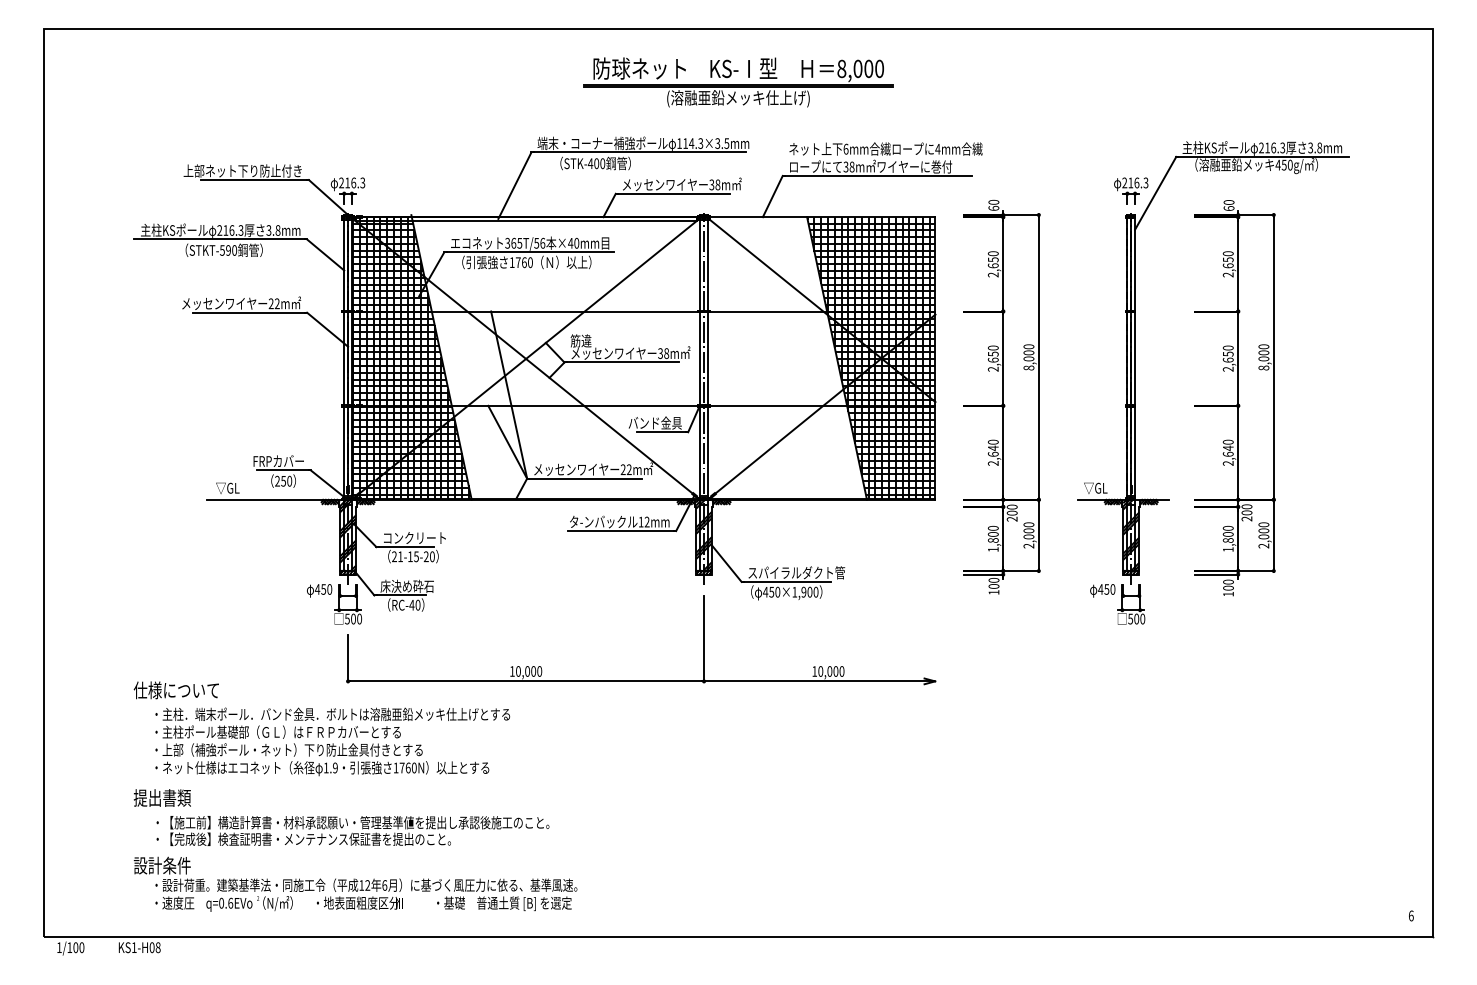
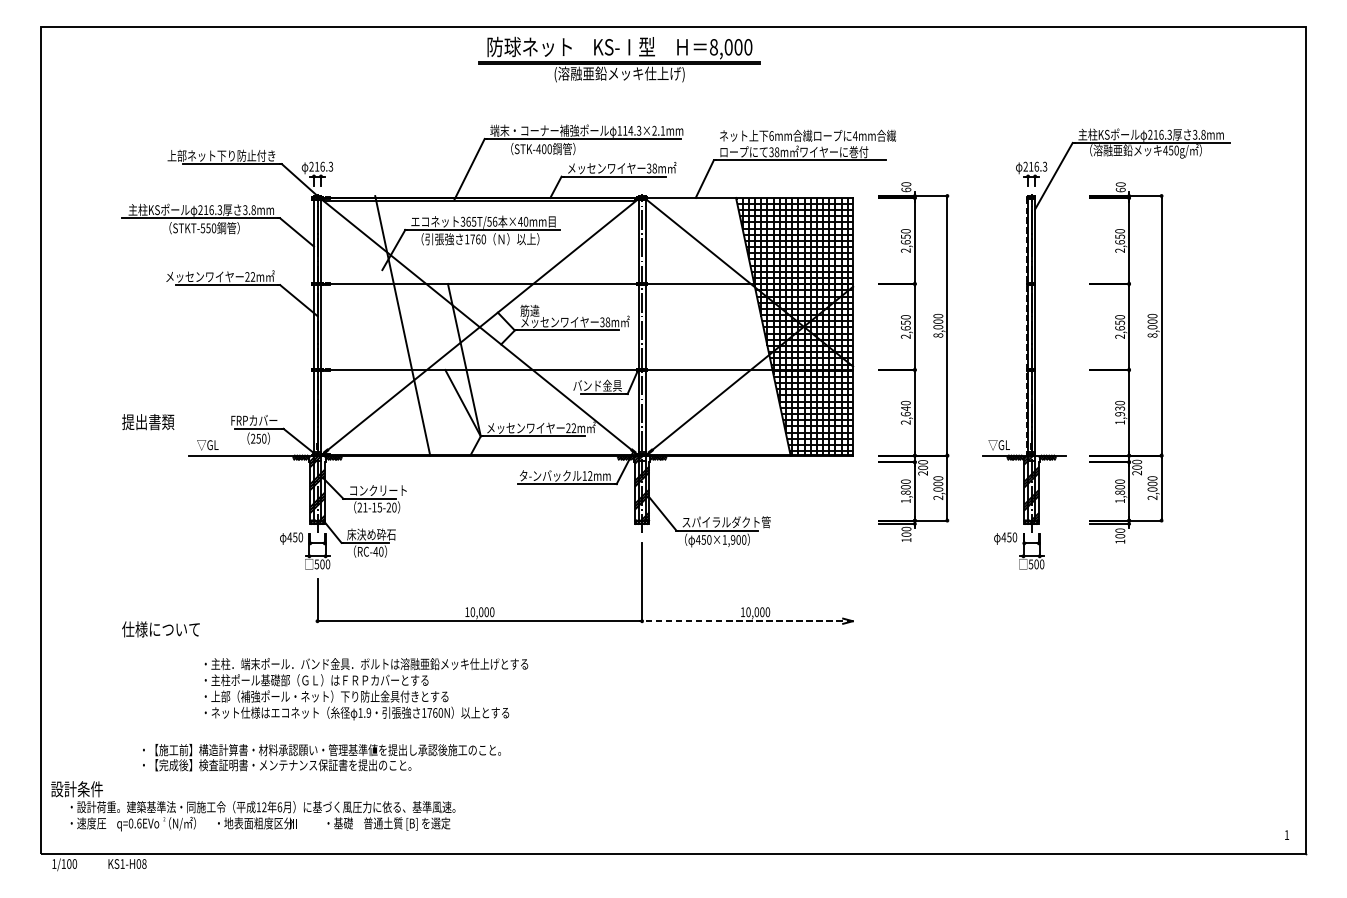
part: (738, 82) -> (619, 59), moved
text: (722, 143) -> (658, 130), 114.3×3.5mm -> 114.3×2.1mm
text: (228, 250) -> (208, 228), STKT-590 -> STKT-550
hatch: (410, 357) -> (374, 325), removed
text: (1227, 455) -> (1119, 415), 2,640 -> 1,930
line: (819, 681) -> (747, 621), solid -> dashed
text: (332, 741) -> (366, 688), moved
text: (161, 797) -> (147, 421), moved
text: (355, 883) -> (253, 805), moved
text: (1411, 915) -> (1287, 834), 6 -> 1

